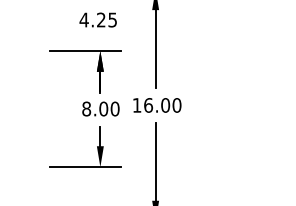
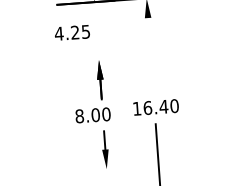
text: (97, 19) -> (71, 32), moved
line: (155, 48) -> (150, 54), removed
line: (85, 50) -> (84, 60), removed
text: (165, 105) -> (163, 106), 16.00 -> 16.40
text: (100, 108) -> (92, 114), moved
line: (85, 167) -> (92, 170), removed

